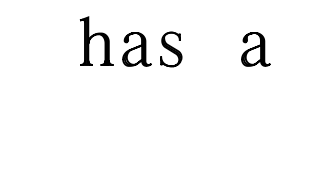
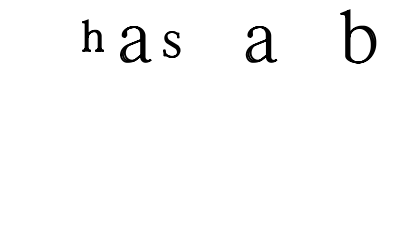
part: (96, 41) -> (92, 35), size x0.6
part: (170, 49) -> (171, 44), size x0.7

